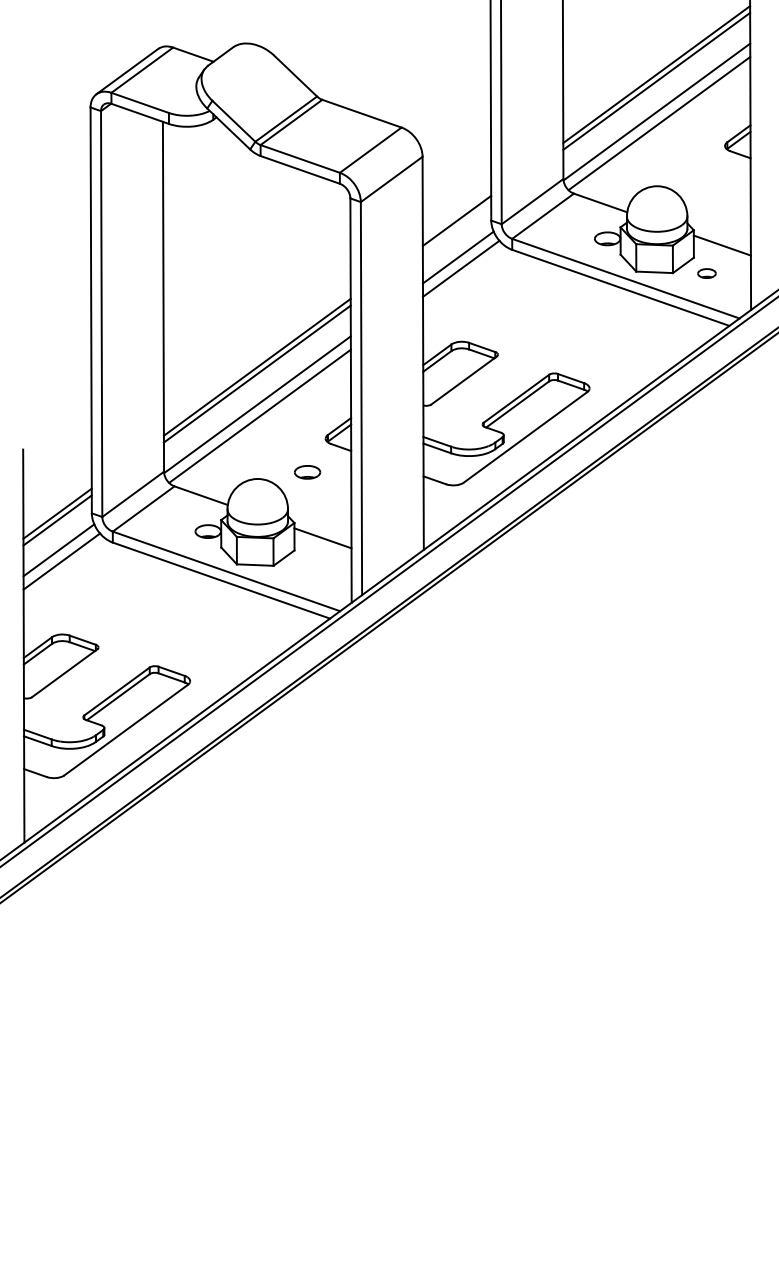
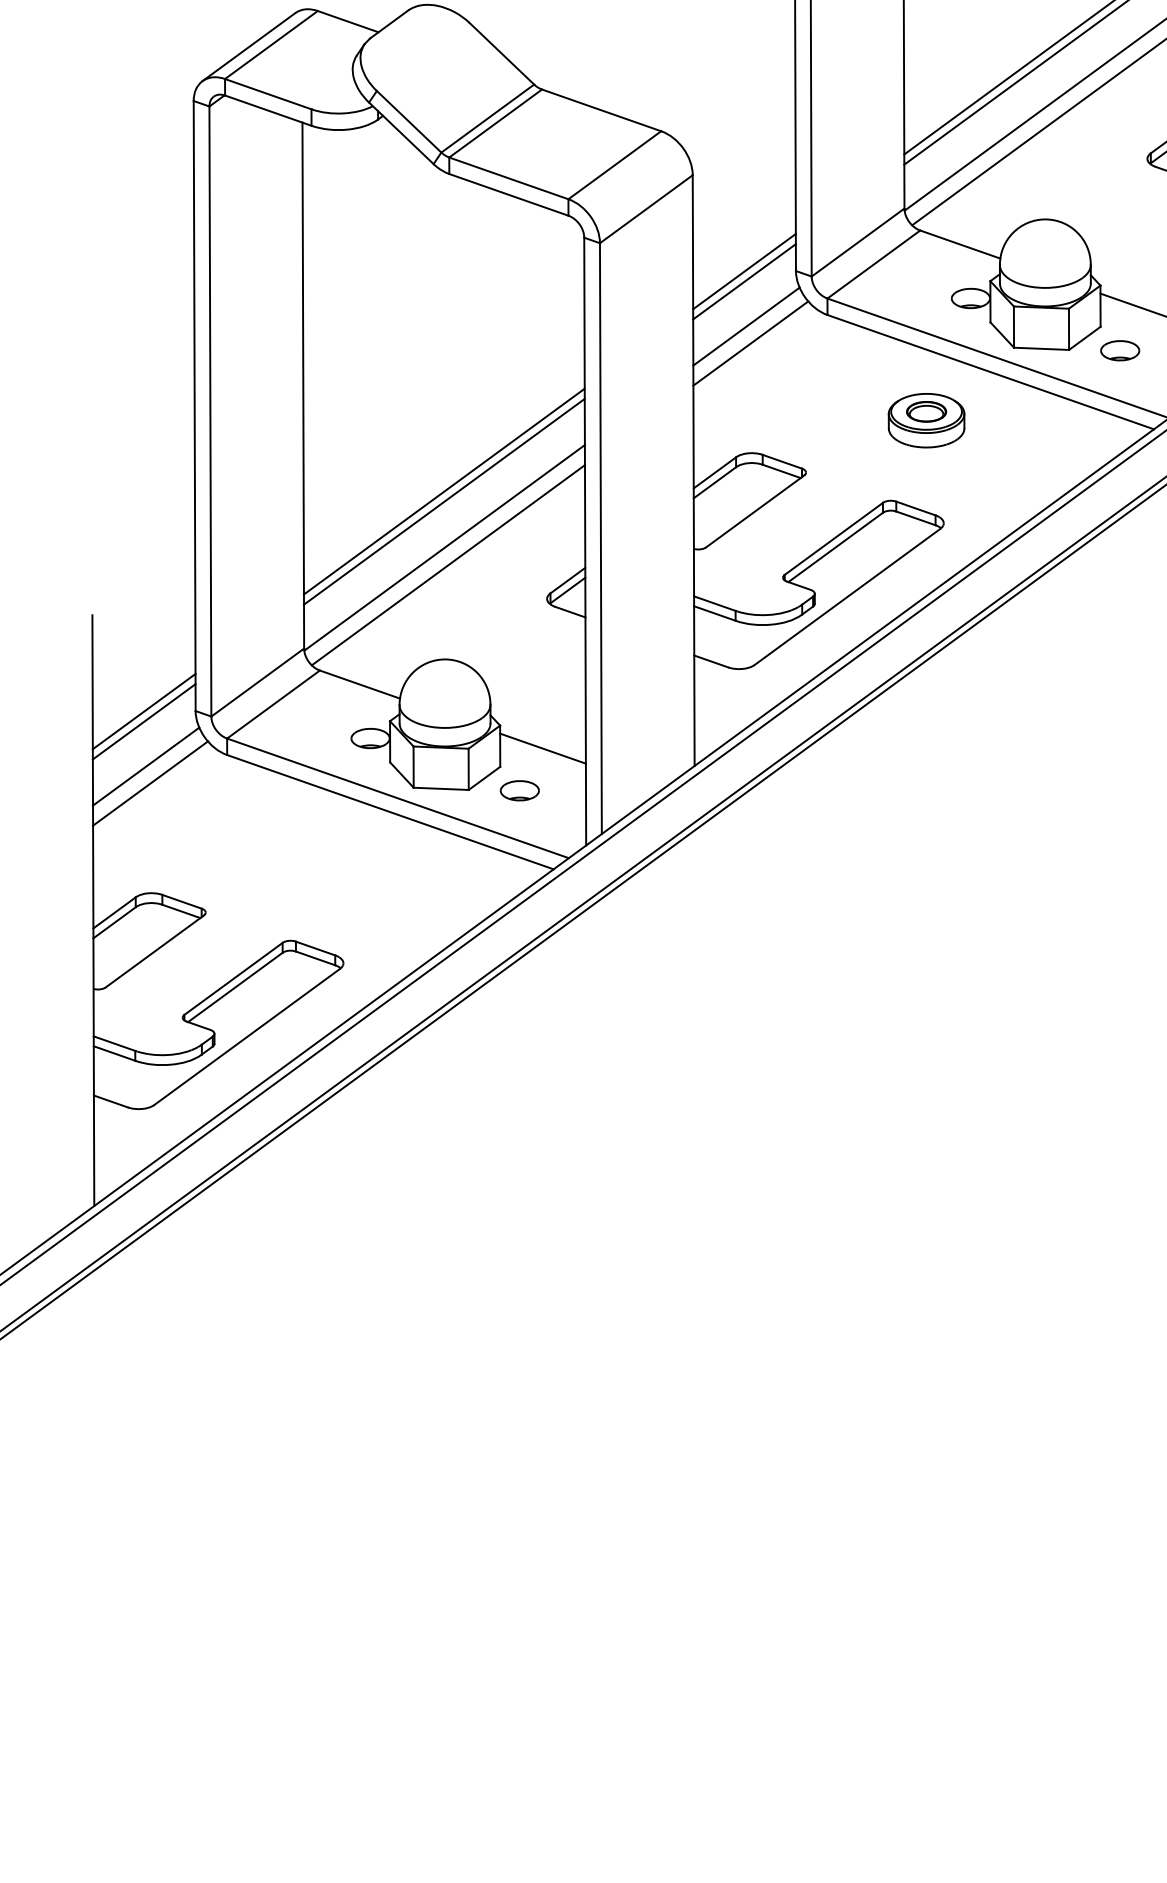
line: (456, 227) -> (743, 281), added
part: (706, 273) -> (1119, 350), size x1.43
part: (578, 319) -> (927, 419), added
part: (307, 472) -> (519, 790), moved

